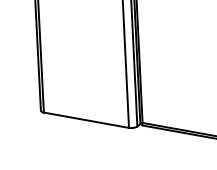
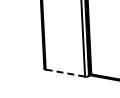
line: (86, 121) -> (65, 73), solid -> dashed

